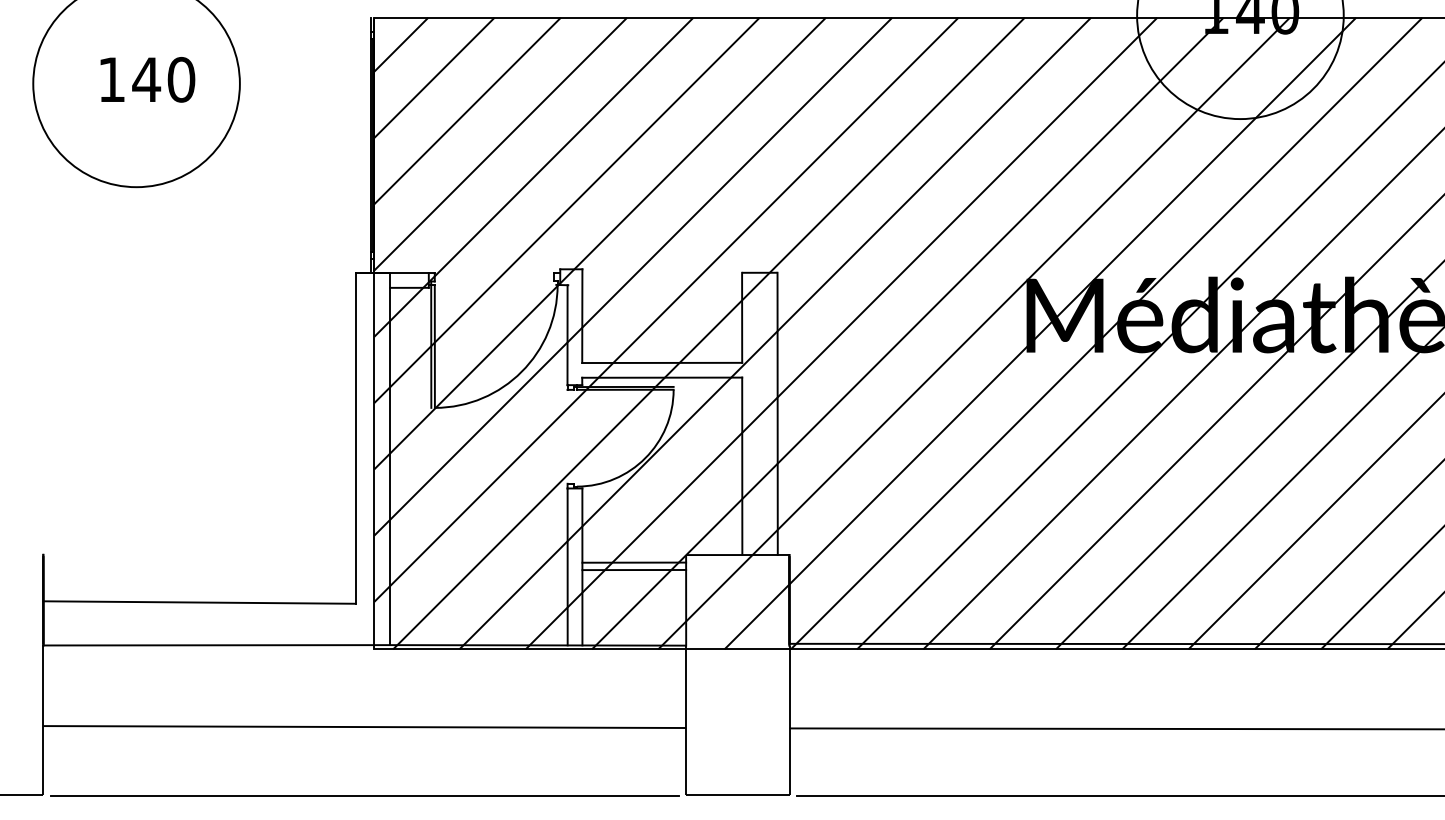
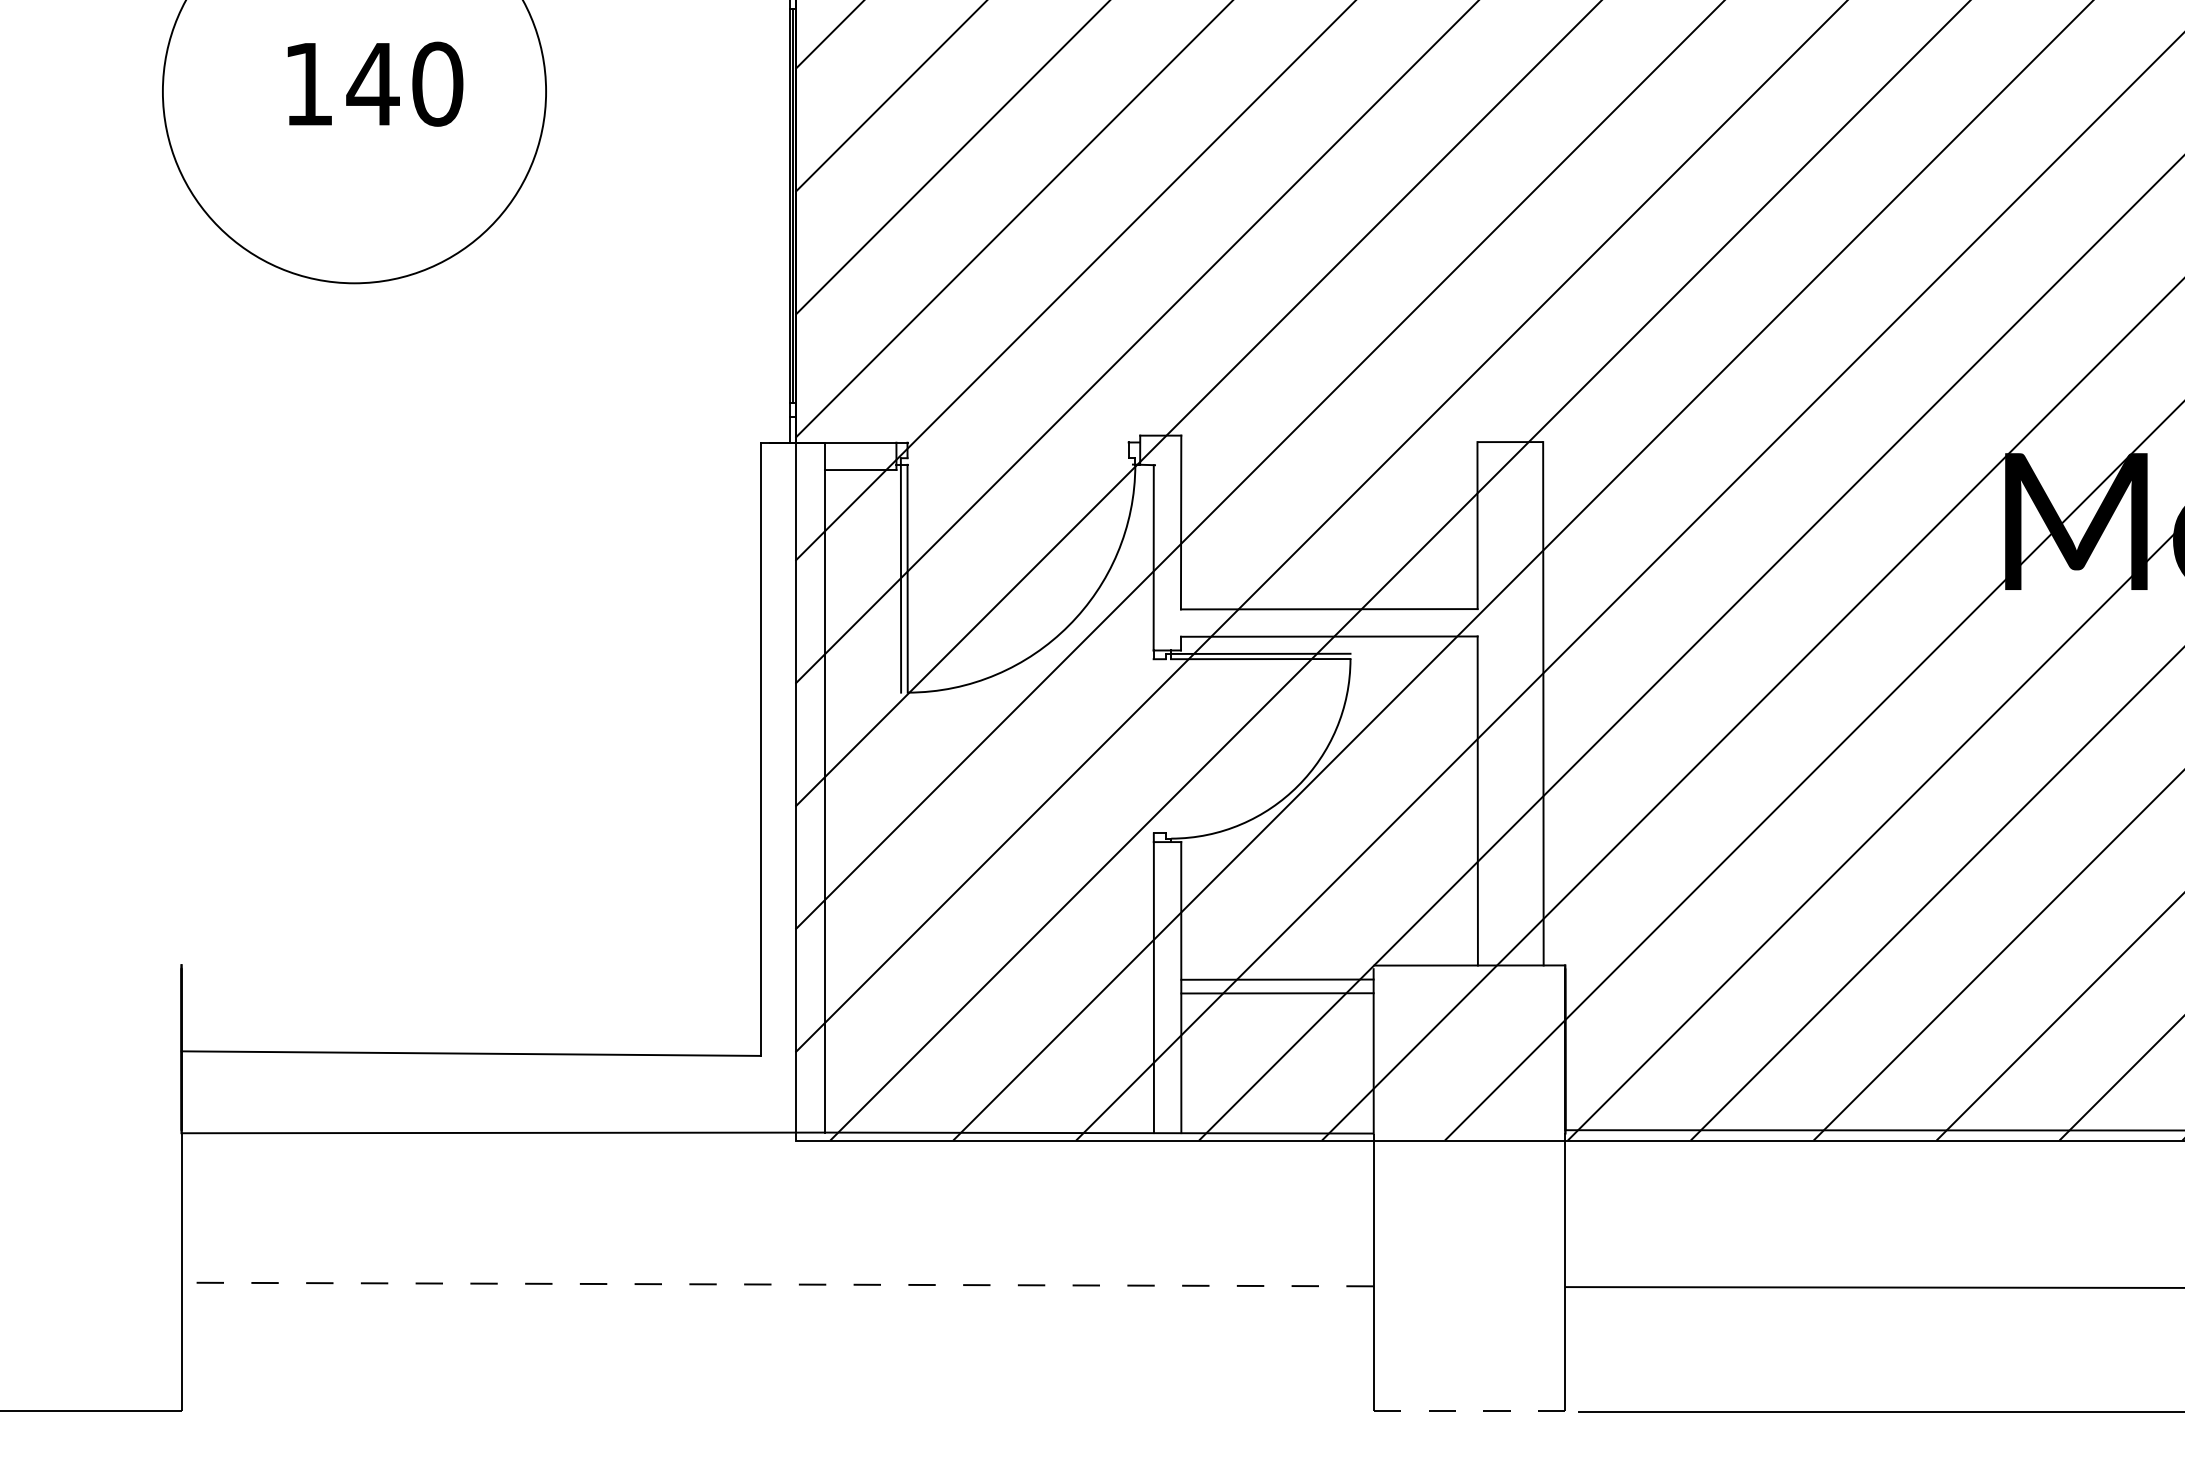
line: (364, 727) -> (777, 1285), solid -> dashed
line: (364, 795) -> (777, 1411), removed
line: (737, 795) -> (1468, 1411), solid -> dashed

